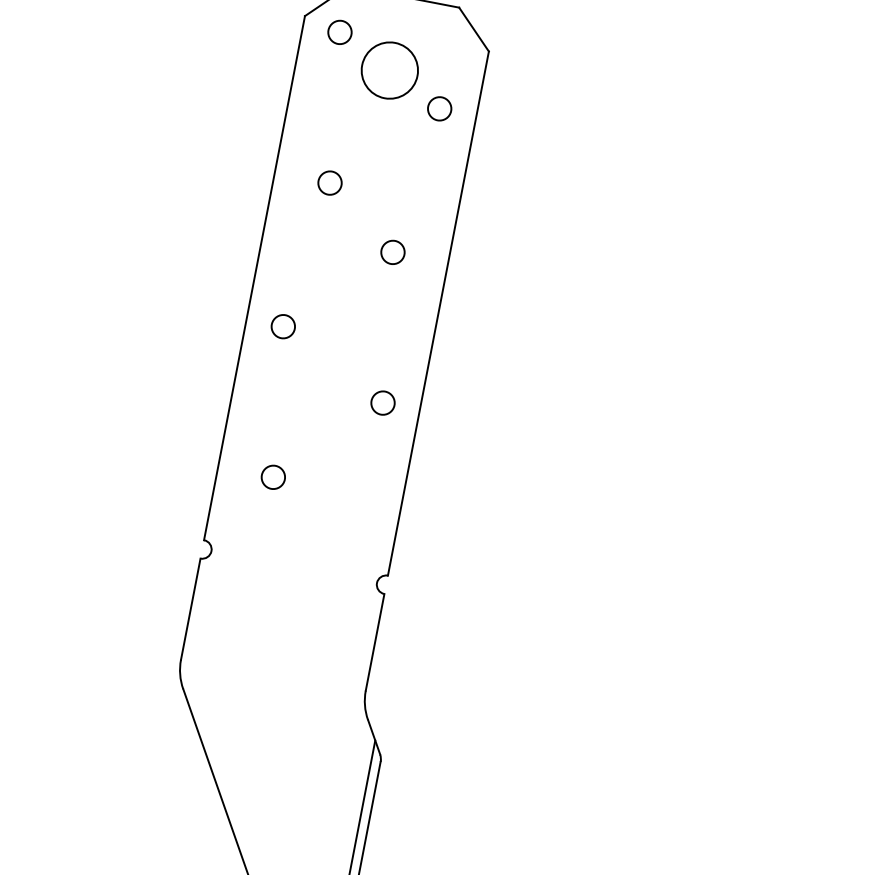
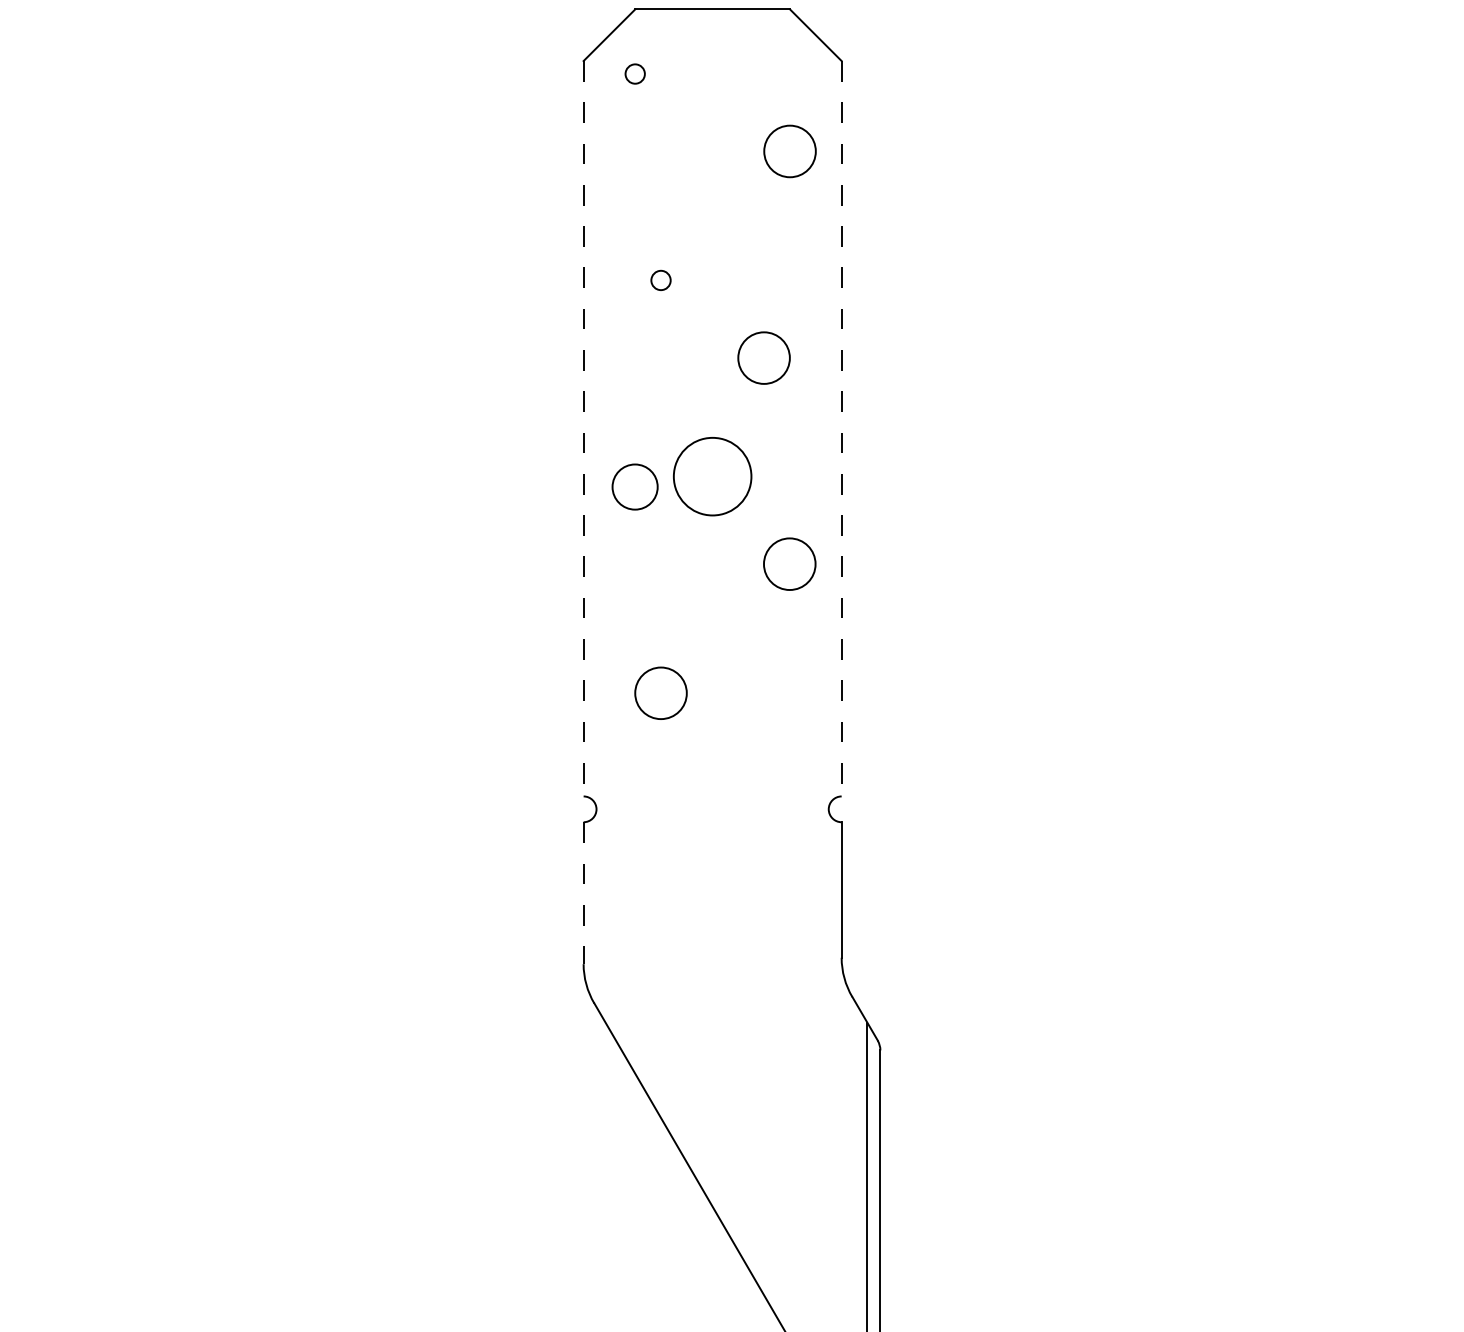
circle: (340, 32) -> (635, 73), size x0.6
circle: (389, 70) -> (712, 476), moved
circle: (439, 108) -> (789, 151), size x1.6
circle: (329, 183) -> (660, 280), size x0.6
circle: (393, 252) -> (764, 357), size x1.6
line: (254, 277) -> (583, 428), solid -> dashed
line: (438, 313) -> (841, 428), solid -> dashed
circle: (283, 326) -> (635, 486), size x1.4
circle: (383, 403) -> (790, 564), size x1.6
circle: (272, 477) -> (660, 693), size x1.6
line: (190, 609) -> (583, 893), solid -> dashed

